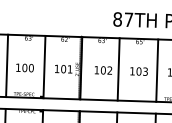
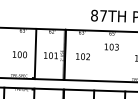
line: (7, 65) -> (5, 52), removed
line: (118, 69) -> (95, 55), removed
line: (157, 70) -> (126, 56), removed
text: (138, 71) -> (111, 47), moved

